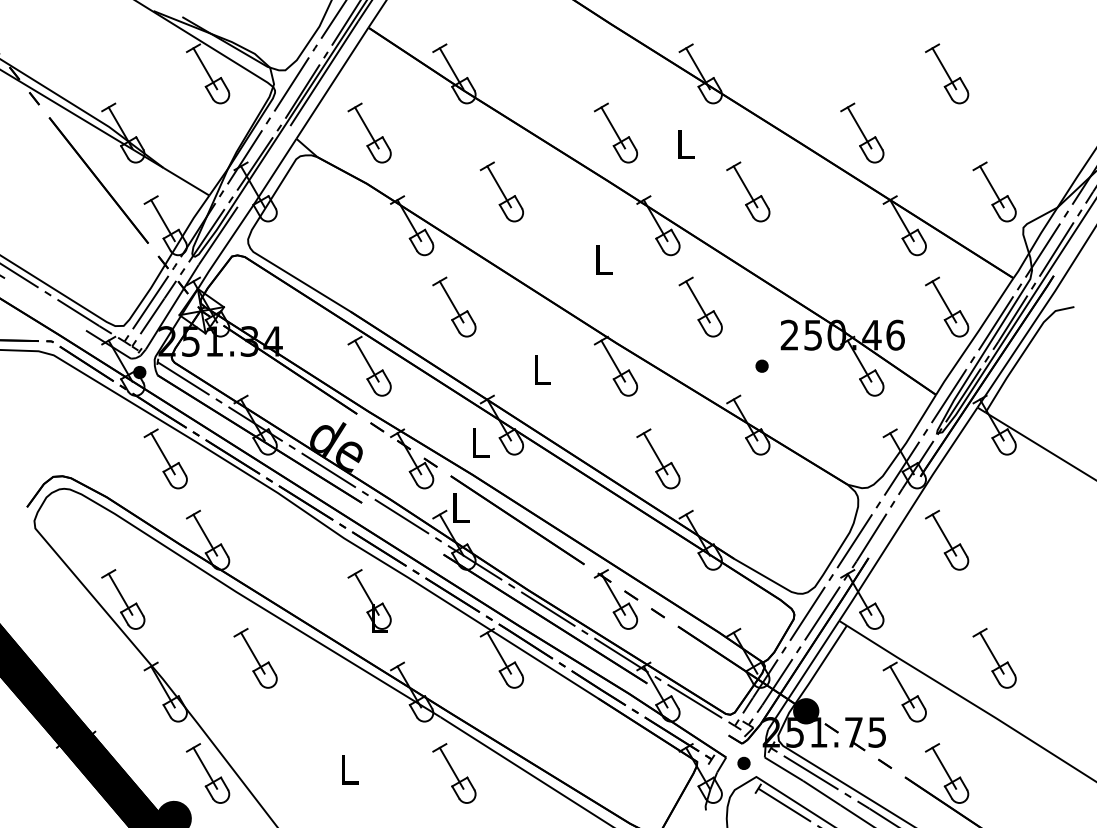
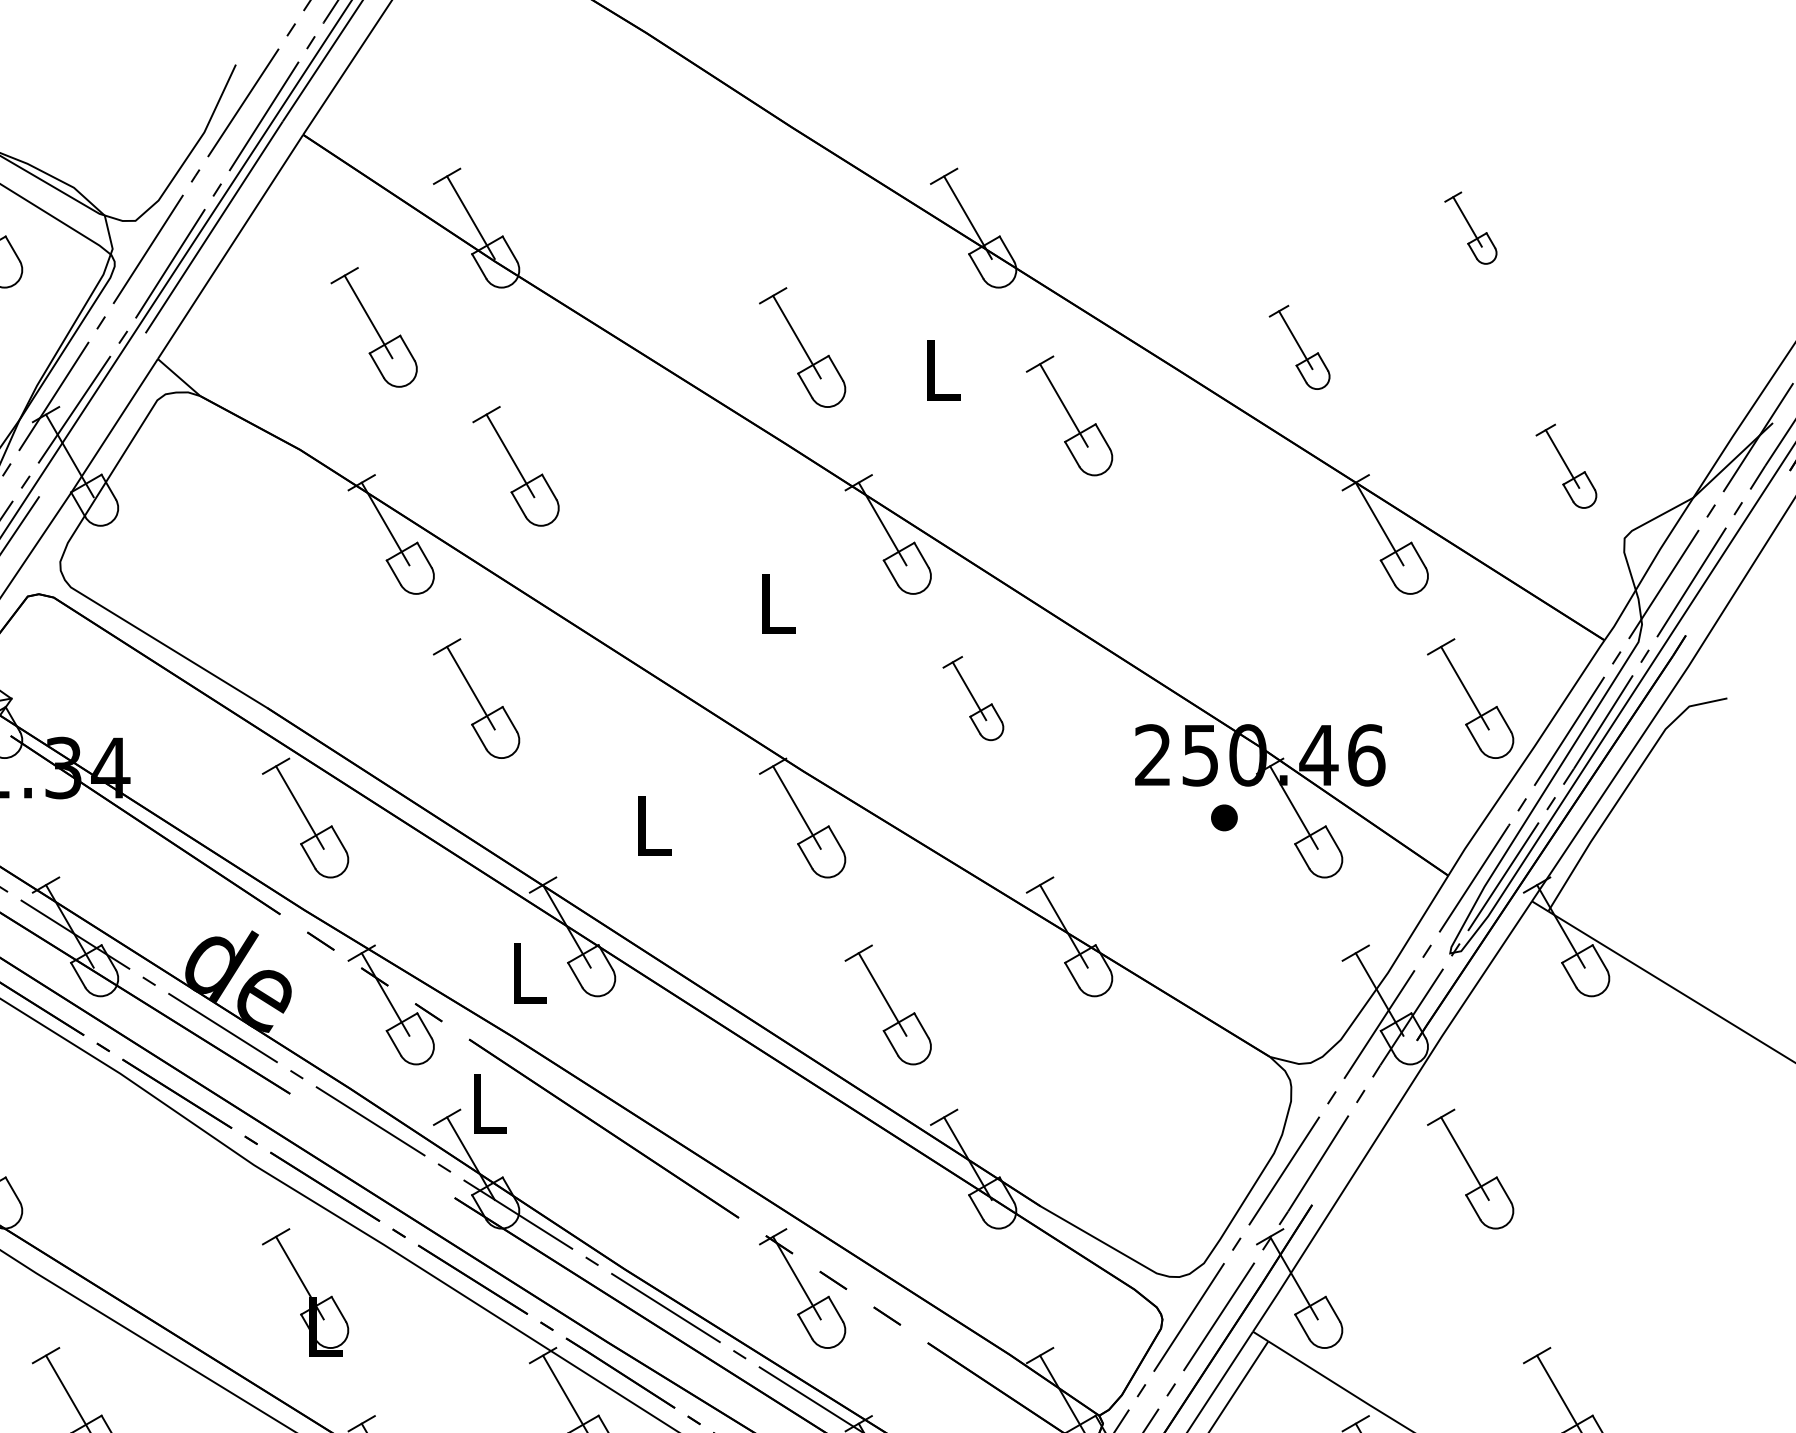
part: (947, 73) -> (1471, 227), size x0.6
part: (369, 132) -> (373, 326), moved
part: (862, 132) -> (1299, 346), size x0.7
part: (501, 191) -> (515, 465), moved
part: (748, 191) -> (1069, 414), moved
part: (994, 191) -> (1566, 465), size x0.7
part: (700, 306) -> (973, 697), size x0.7
part: (761, 365) -> (1223, 816), moved

